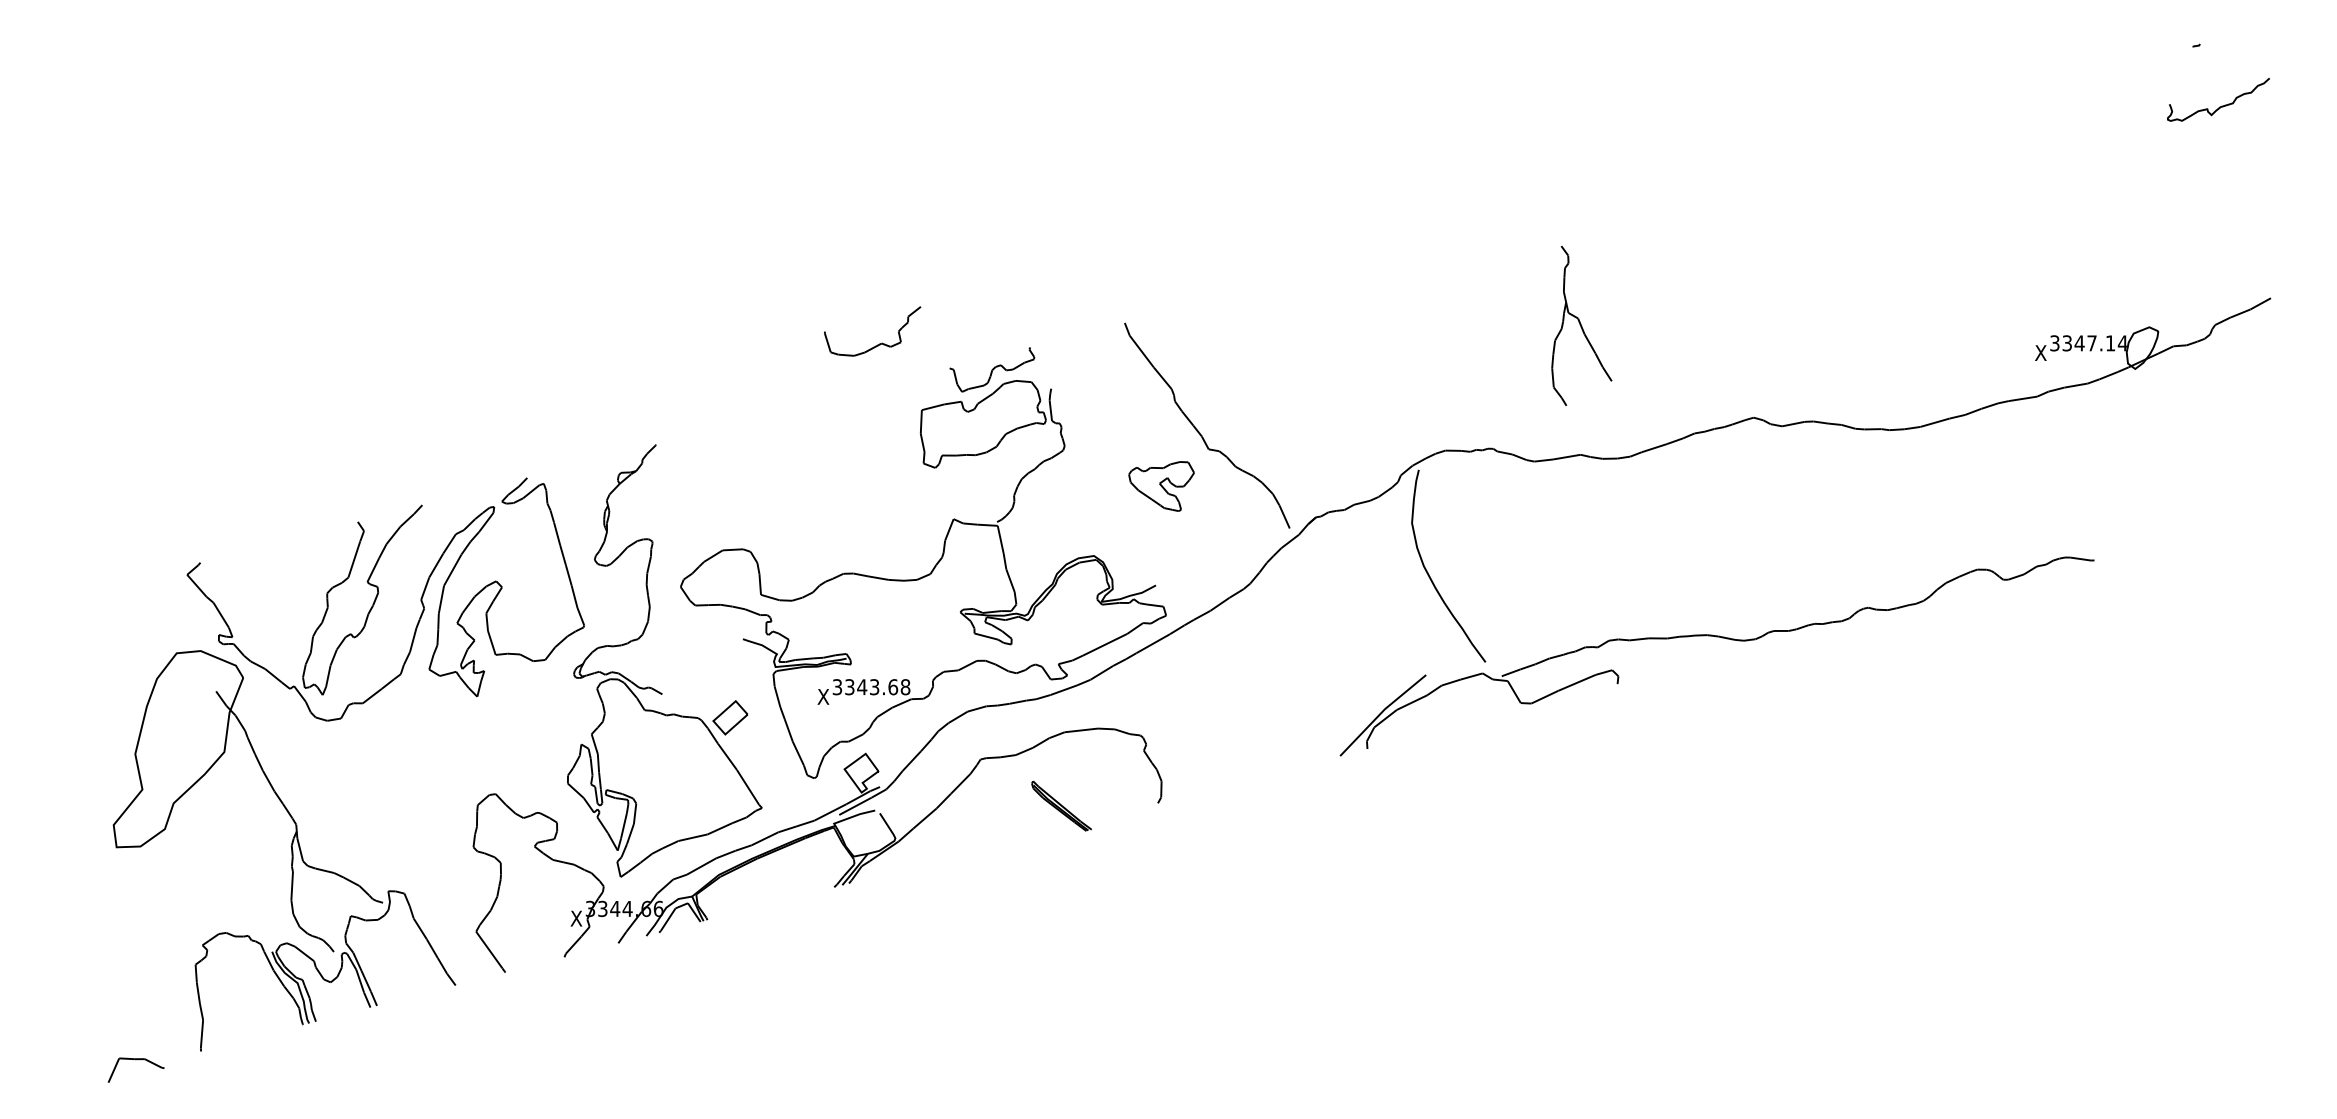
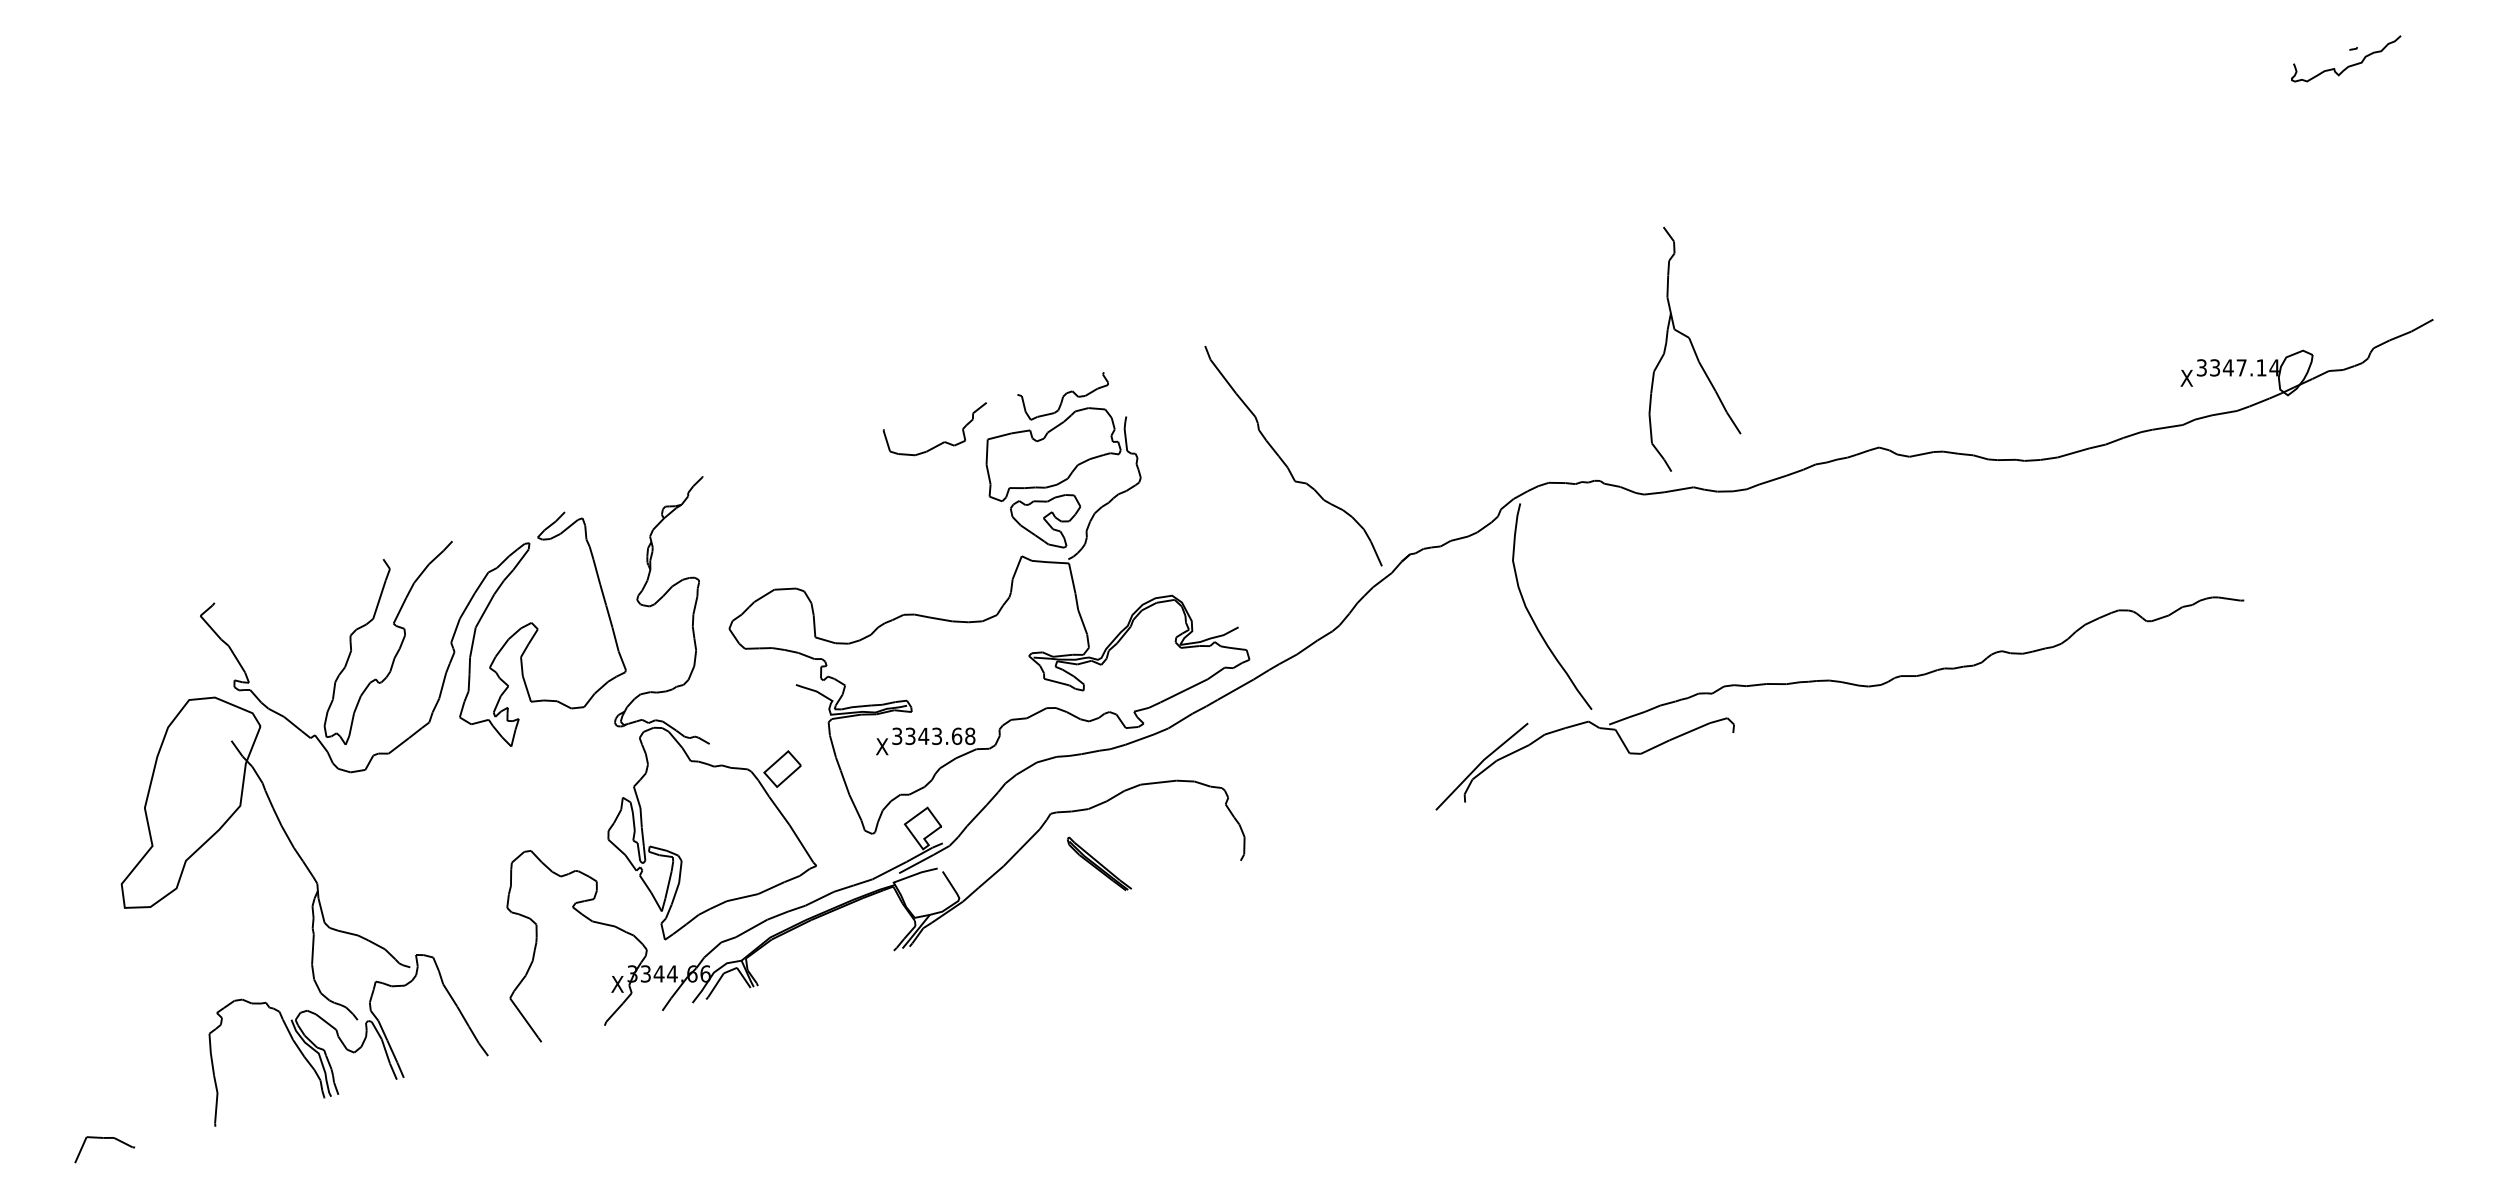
curve: (2220, 105) -> (2348, 65), moved
part: (1581, 325) -> (1694, 348), size x1.43
curve: (878, 343) -> (941, 442), moved
part: (1161, 486) -> (1045, 521), moved
part: (1061, 805) -> (1099, 863), moved
curve: (135, 1059) -> (104, 1138), moved

